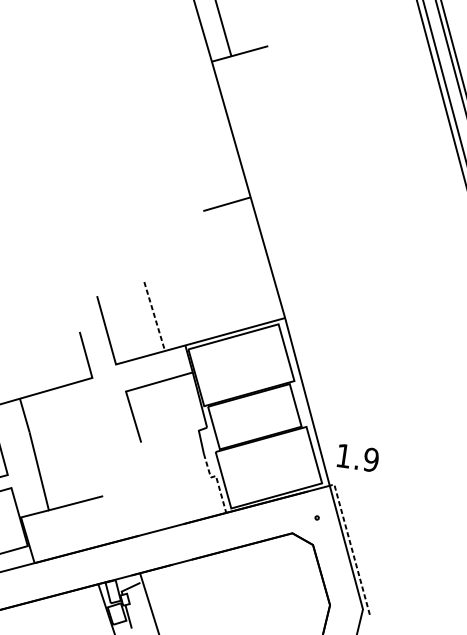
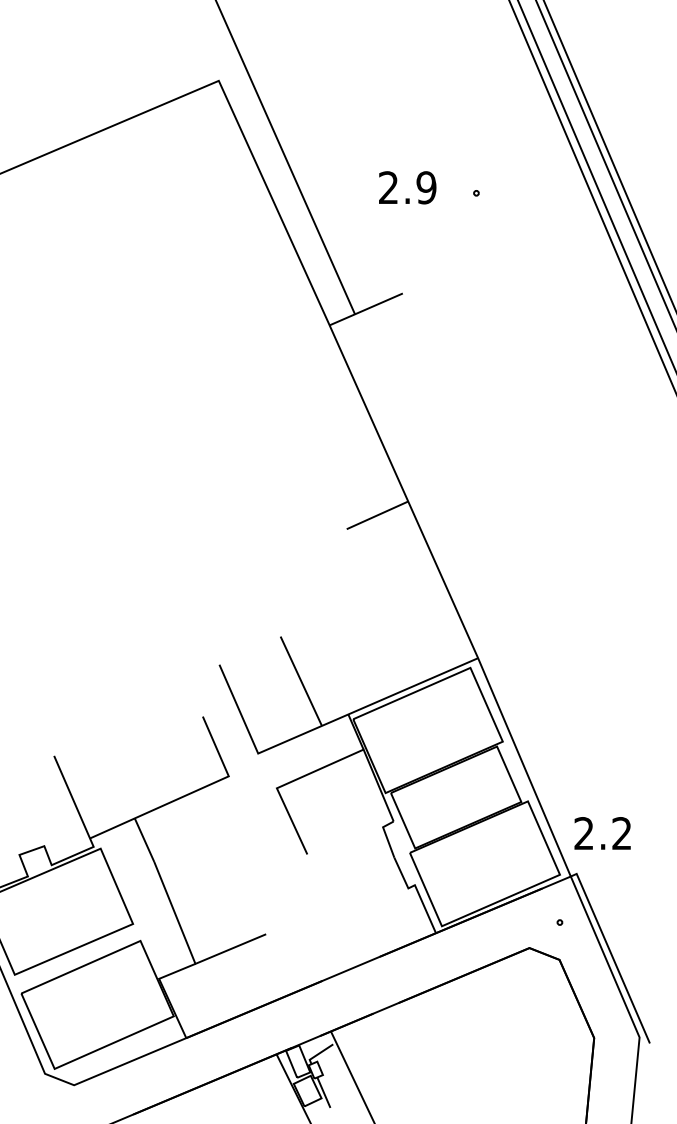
line: (154, 316) -> (301, 681), dashed -> solid
text: (357, 457) -> (602, 833), 1.9 -> 2.2
line: (216, 479) -> (416, 889), dashed -> solid
line: (351, 546) -> (611, 954), dashed -> solid

